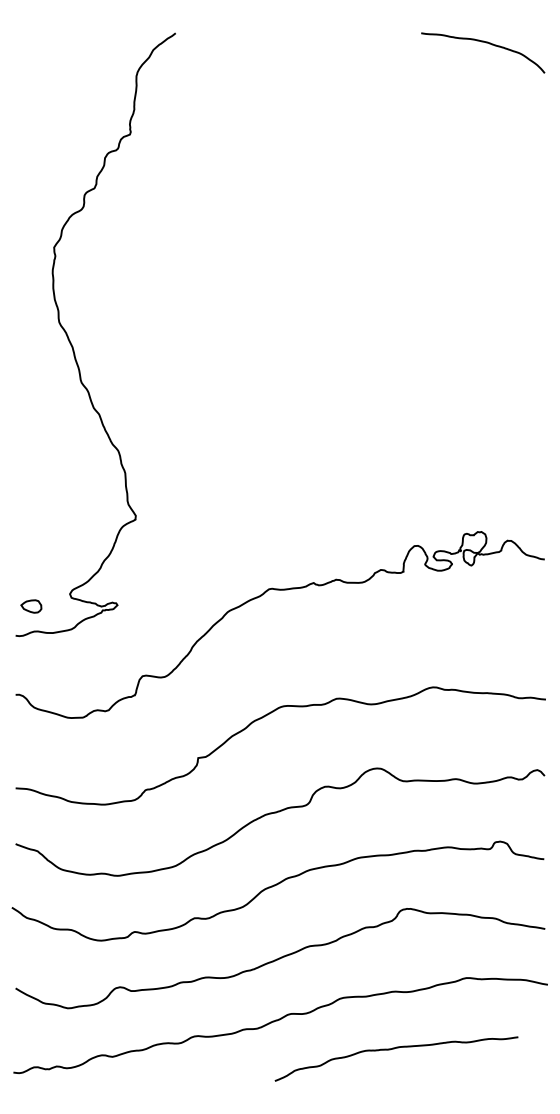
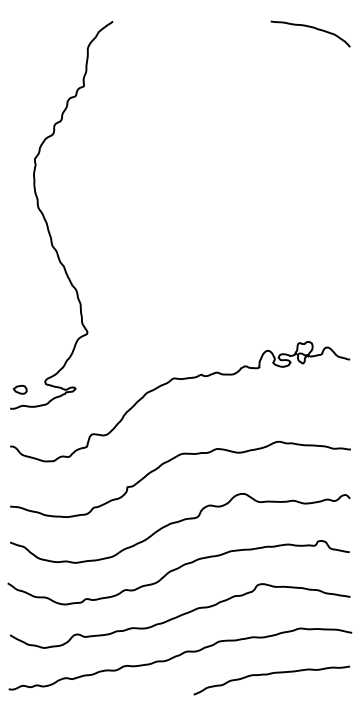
curve: (391, 1051) -> (268, 675), moved

